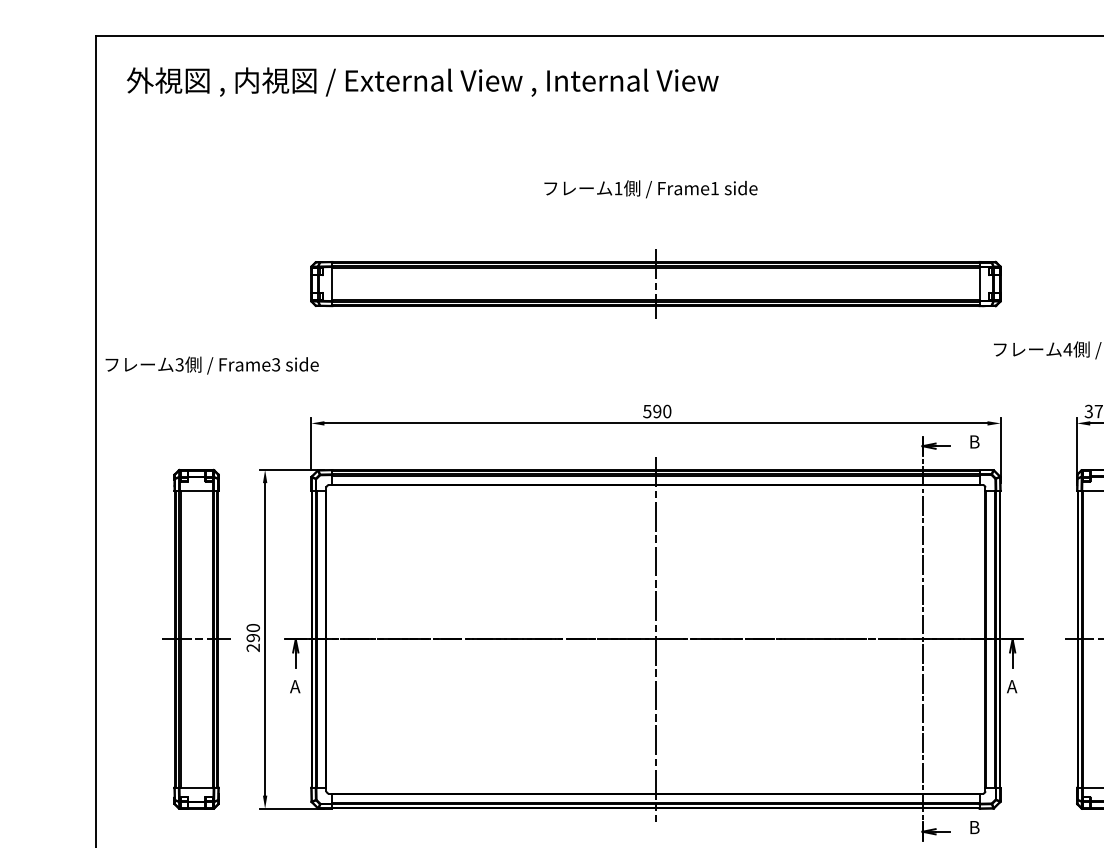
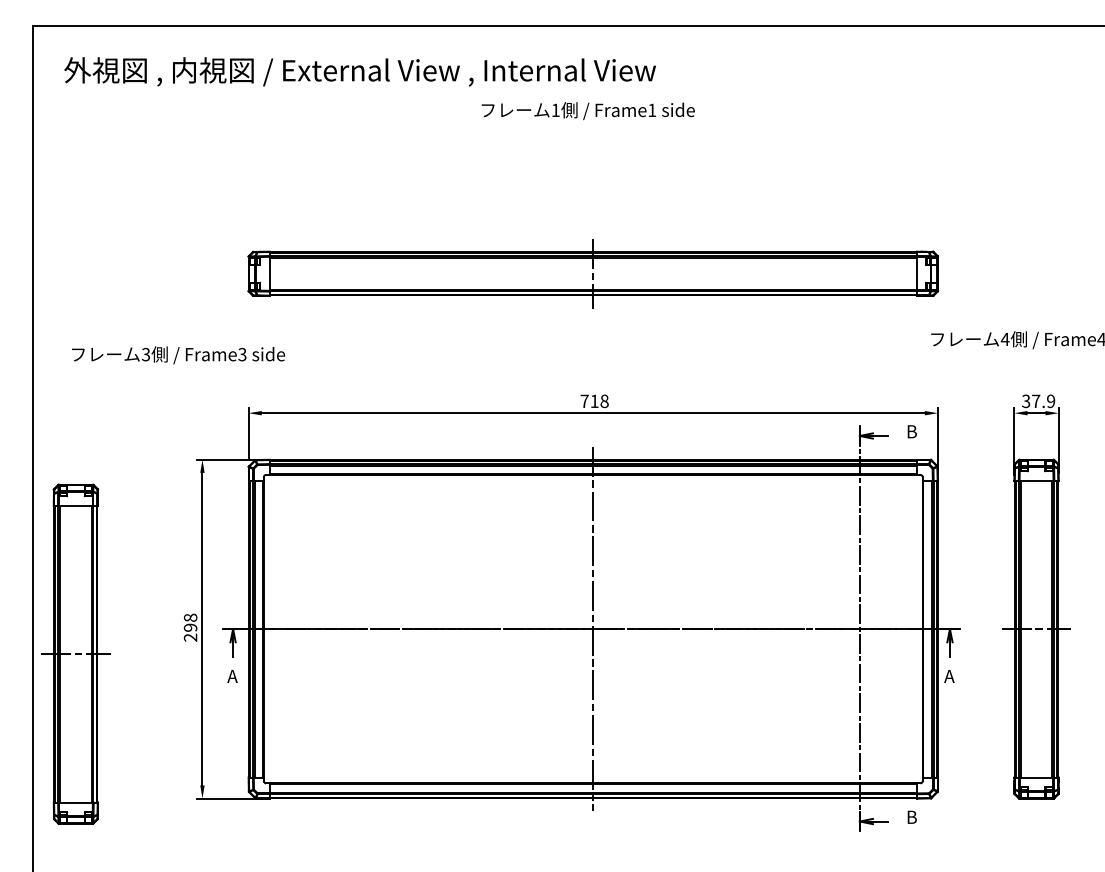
text: (650, 189) -> (587, 111), moved
text: (212, 365) -> (178, 355), moved
text: (657, 411) -> (594, 401), 590 -> 718
text: (253, 627) -> (190, 617), 290 -> 298
part: (196, 638) -> (75, 653), moved

